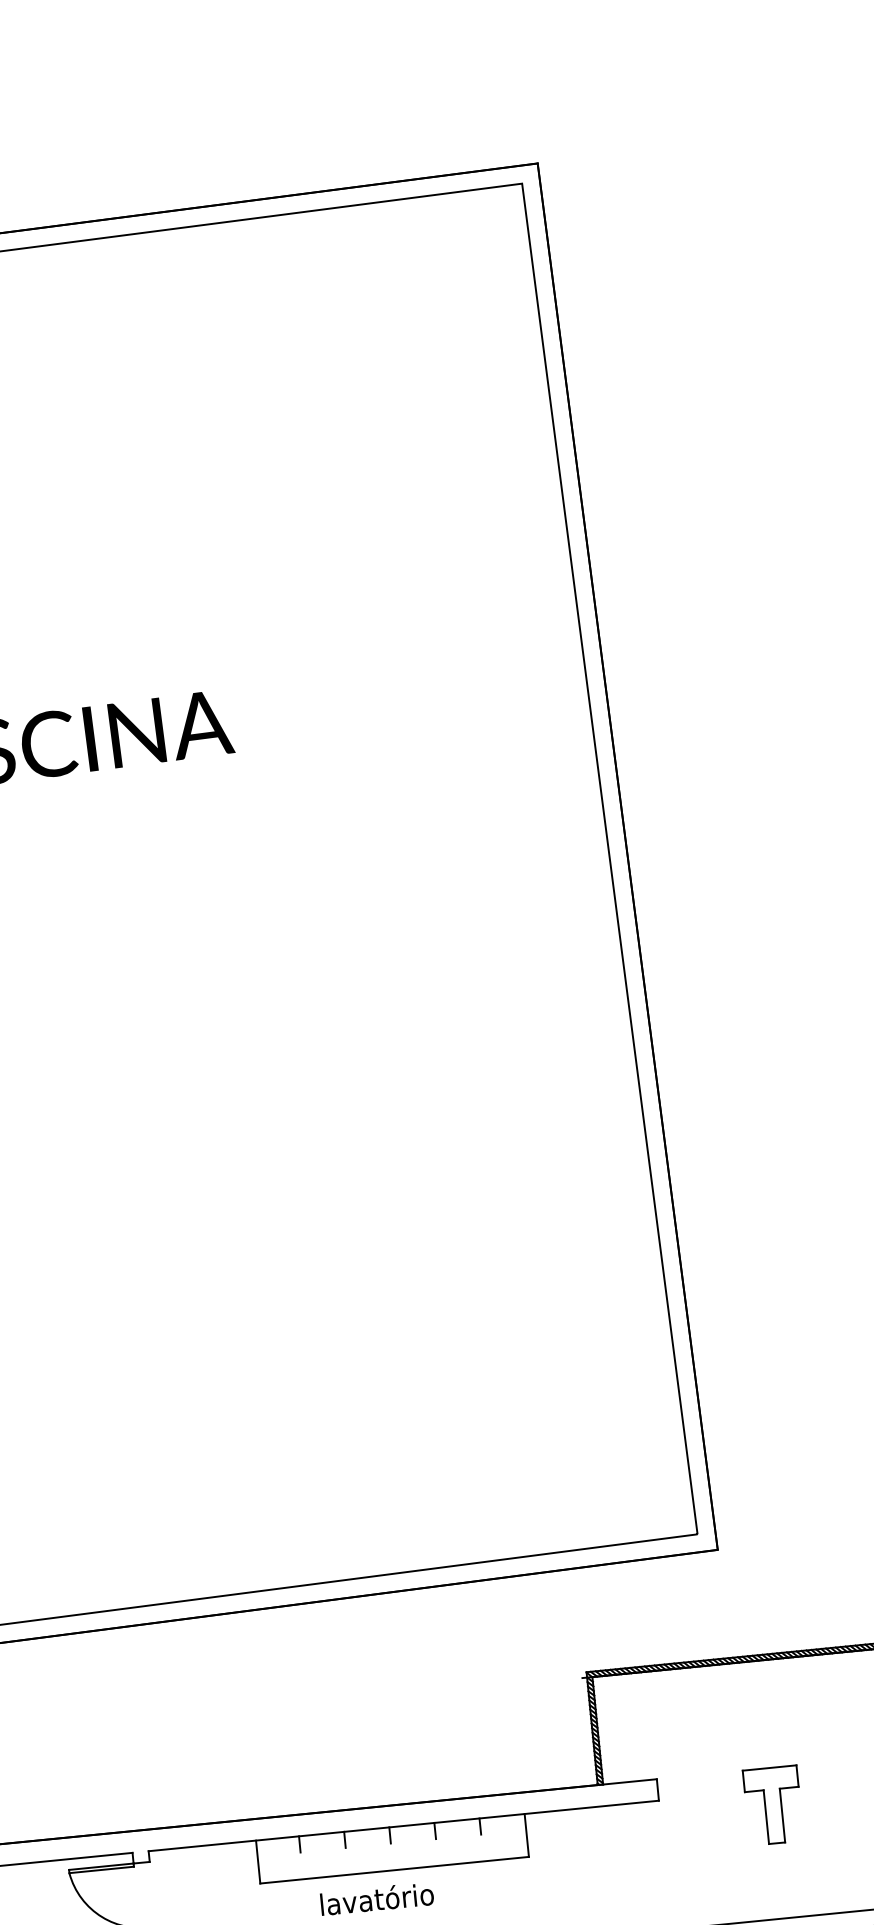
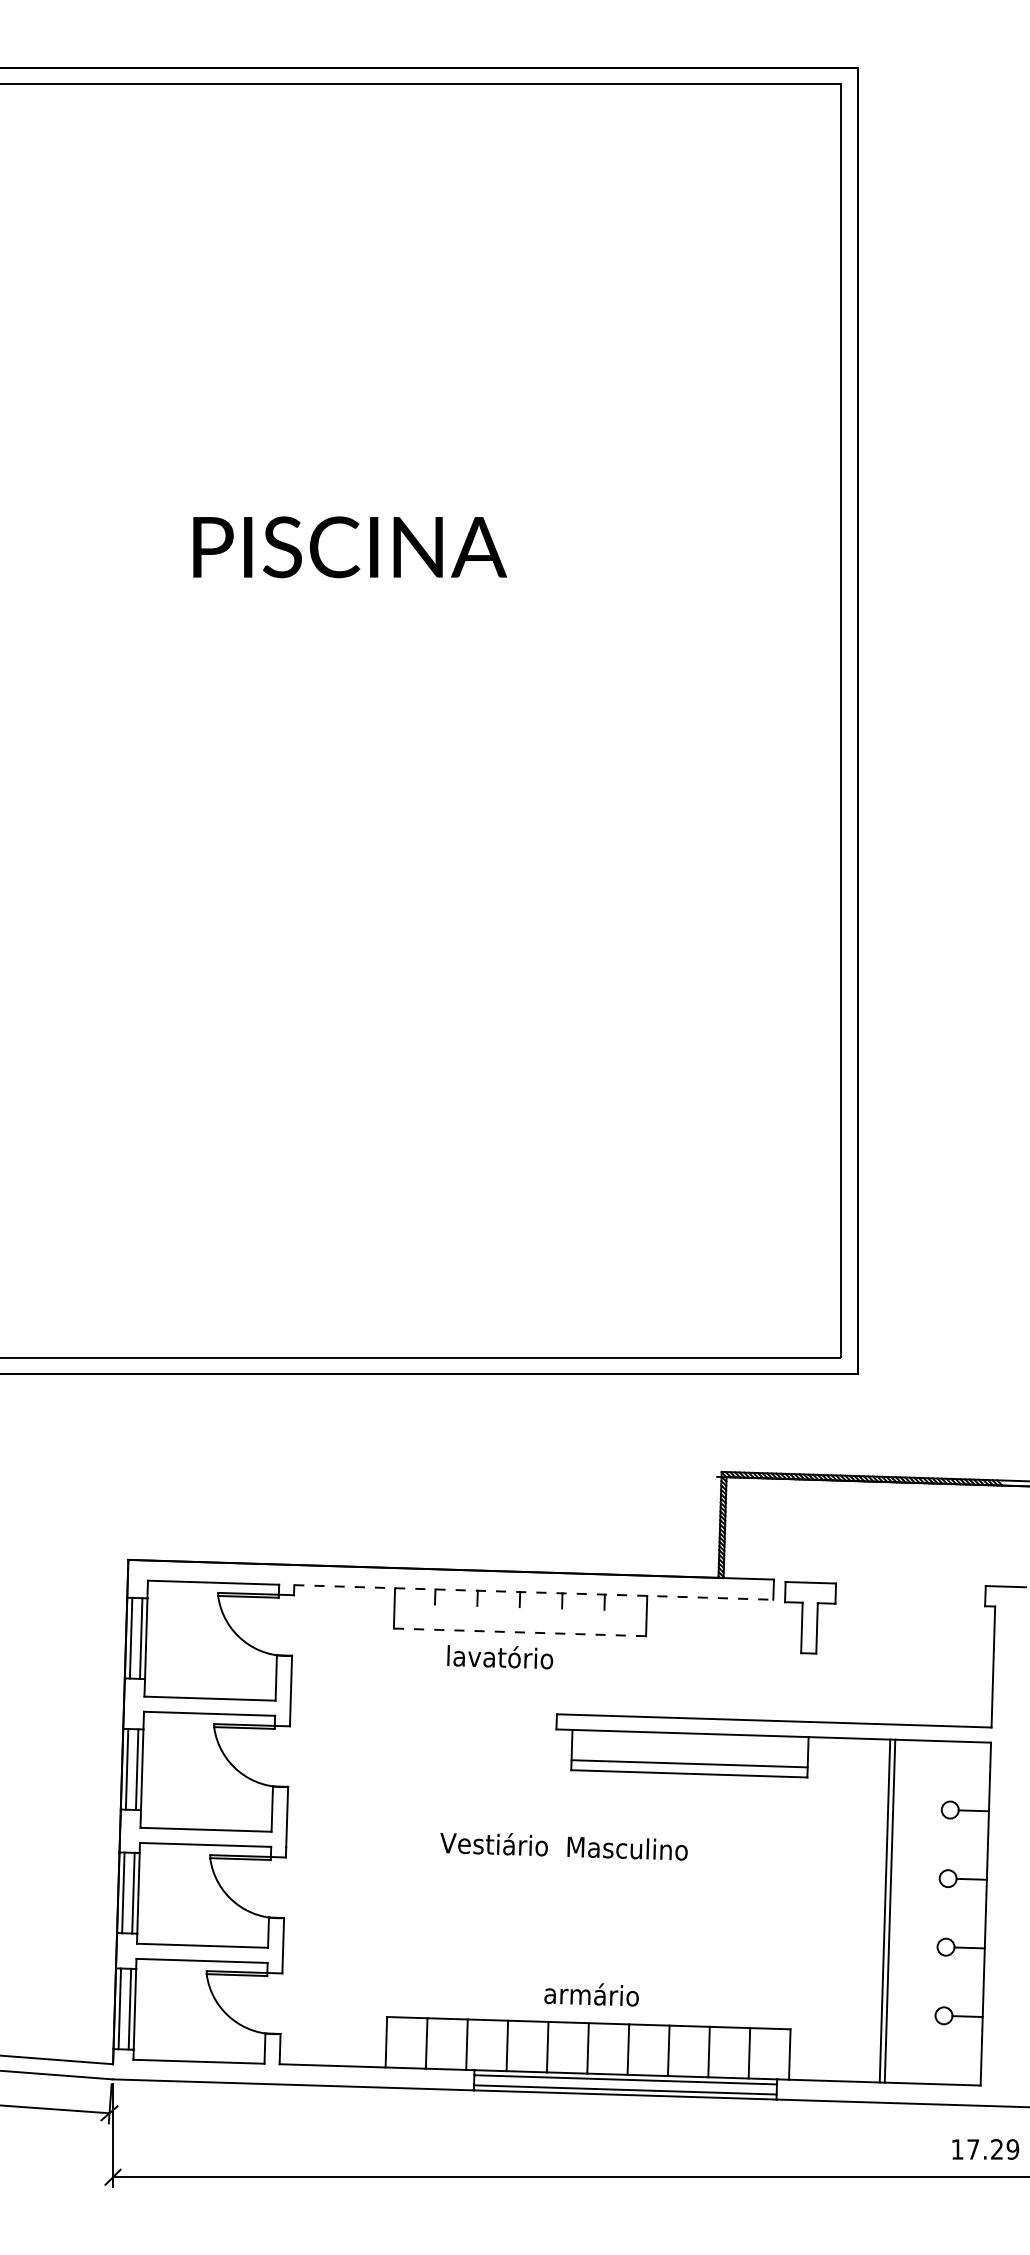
part: (774, 1804) -> (810, 1617), moved
line: (403, 1826) -> (533, 1592), solid -> dashed
line: (395, 1870) -> (520, 1632), solid -> dashed

